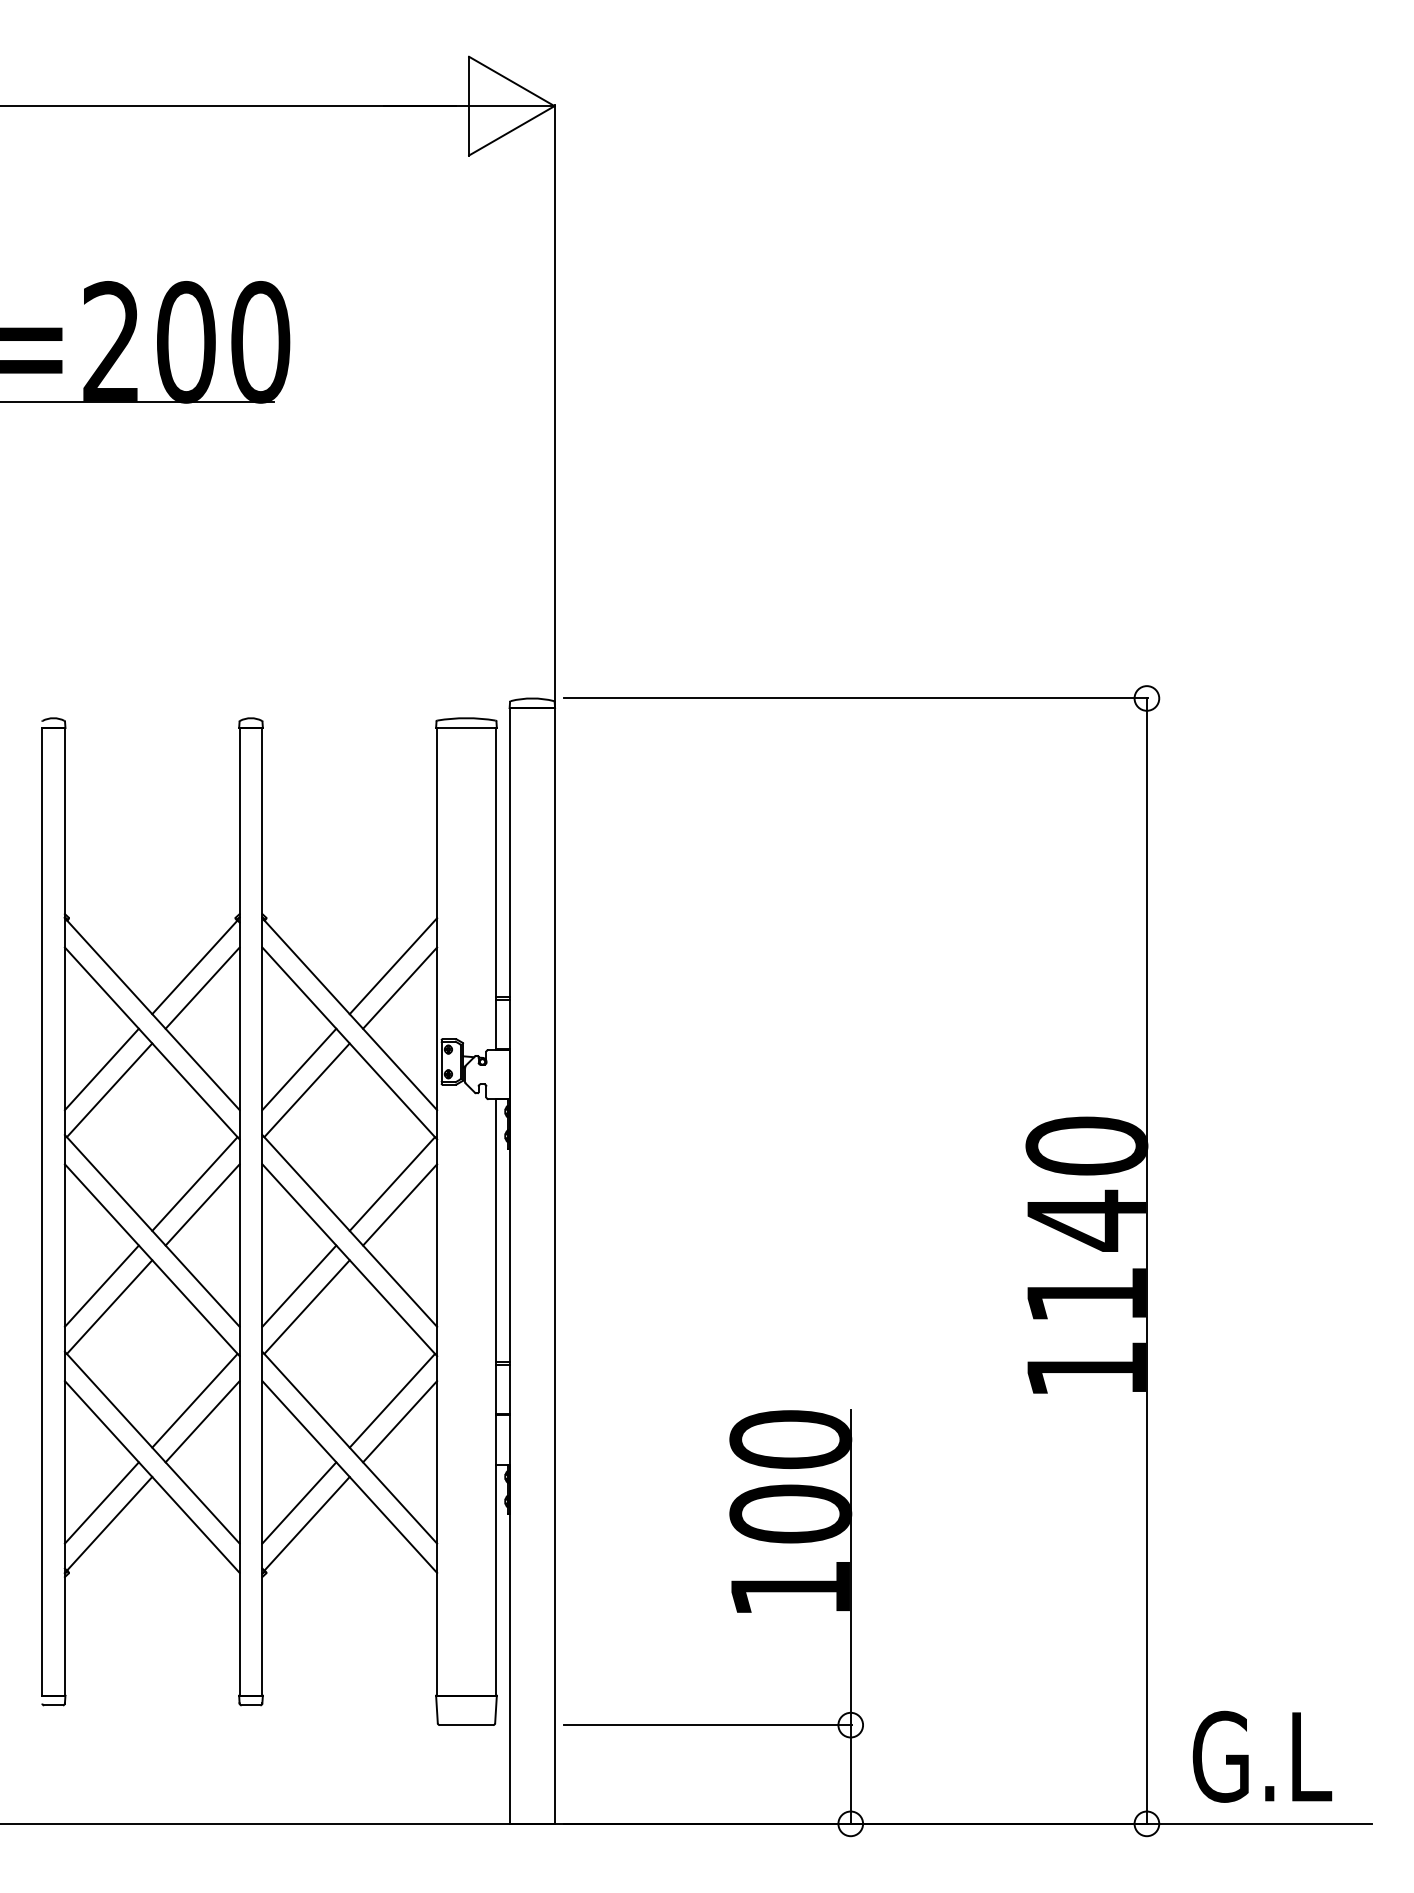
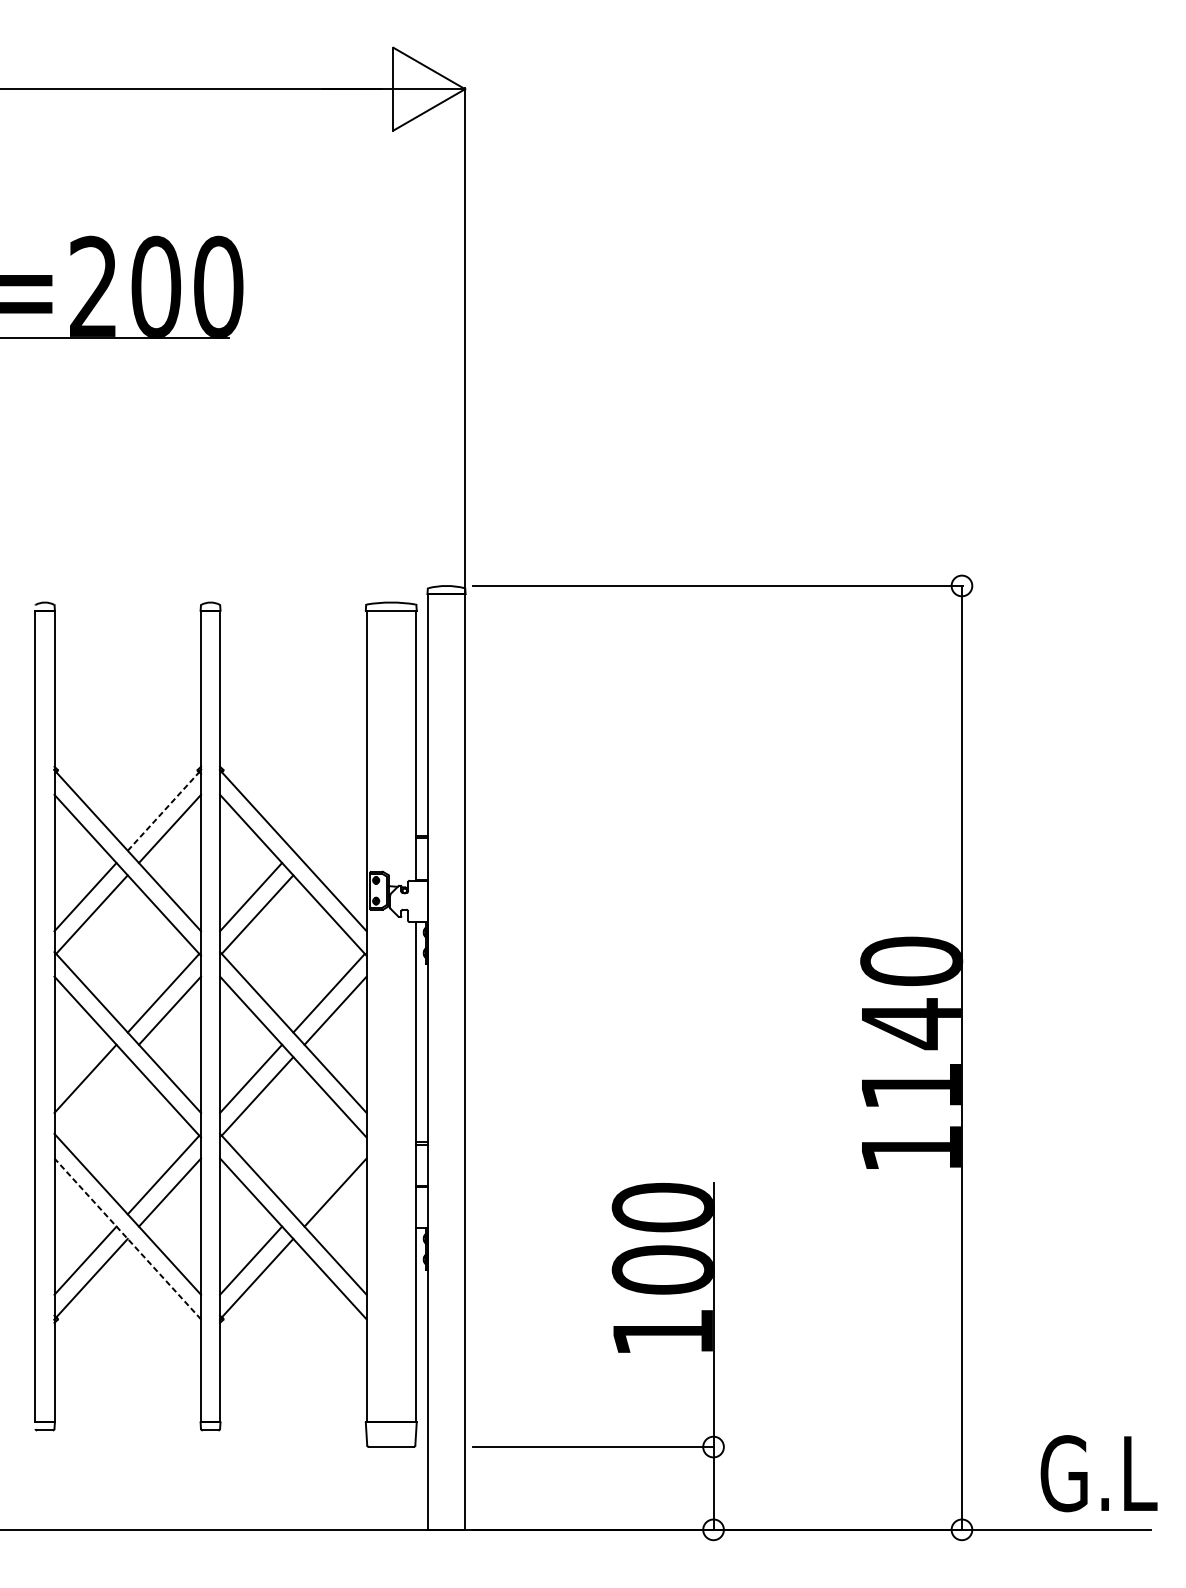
line: (195, 966) -> (164, 810), solid -> dashed
line: (393, 966) -> (330, 810), removed
line: (400, 987) -> (335, 828), removed
line: (109, 1306) -> (91, 1095), removed
line: (392, 1400) -> (329, 1174), removed
line: (152, 1477) -> (127, 1239), solid -> dashed
text: (1262, 1756) -> (1099, 1473), moved

